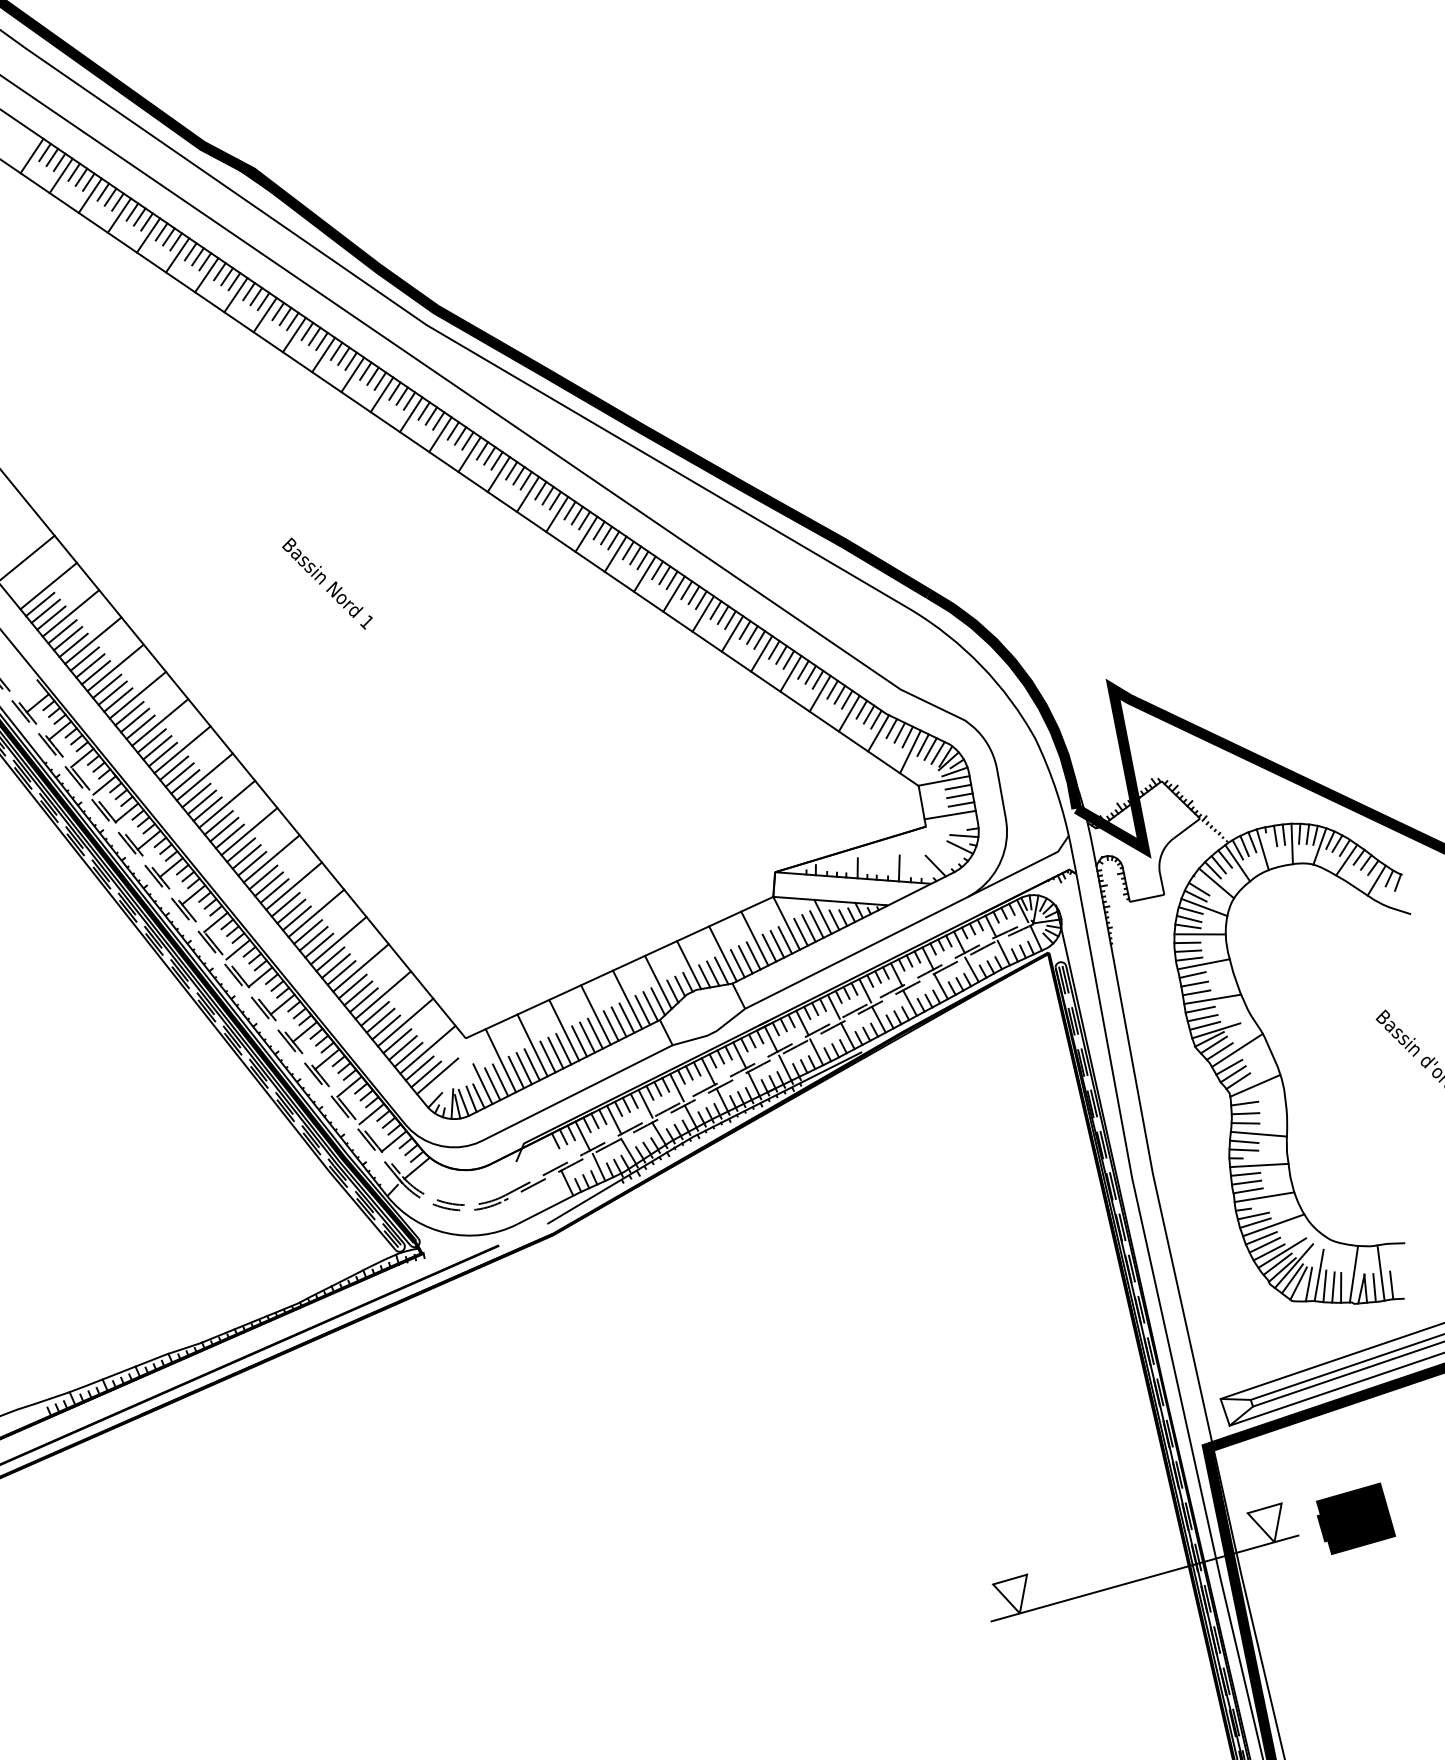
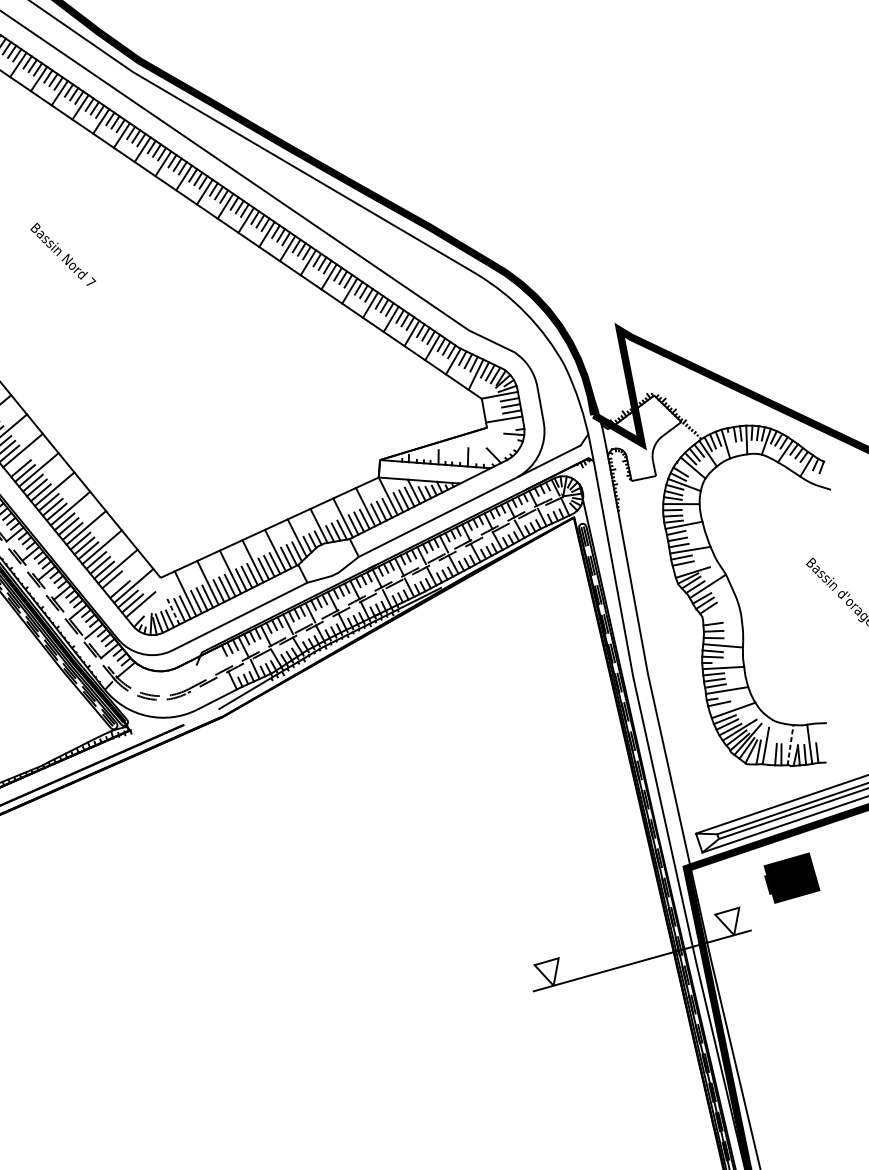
text: (367, 621) -> (90, 282), 1 -> 7
line: (960, 847) -> (511, 442), removed
line: (263, 877) -> (17, 463), removed
line: (1204, 1025) -> (684, 568), removed
line: (402, 1047) -> (115, 584), removed
line: (482, 1083) -> (172, 609), solid -> dashed
line: (1255, 1085) -> (720, 611), removed
line: (1255, 1222) -> (720, 708), removed
line: (1353, 1274) -> (790, 745), solid -> dashed
line: (1324, 1286) -> (769, 753), removed
text: (1356, 1518) -> (792, 877), moved

